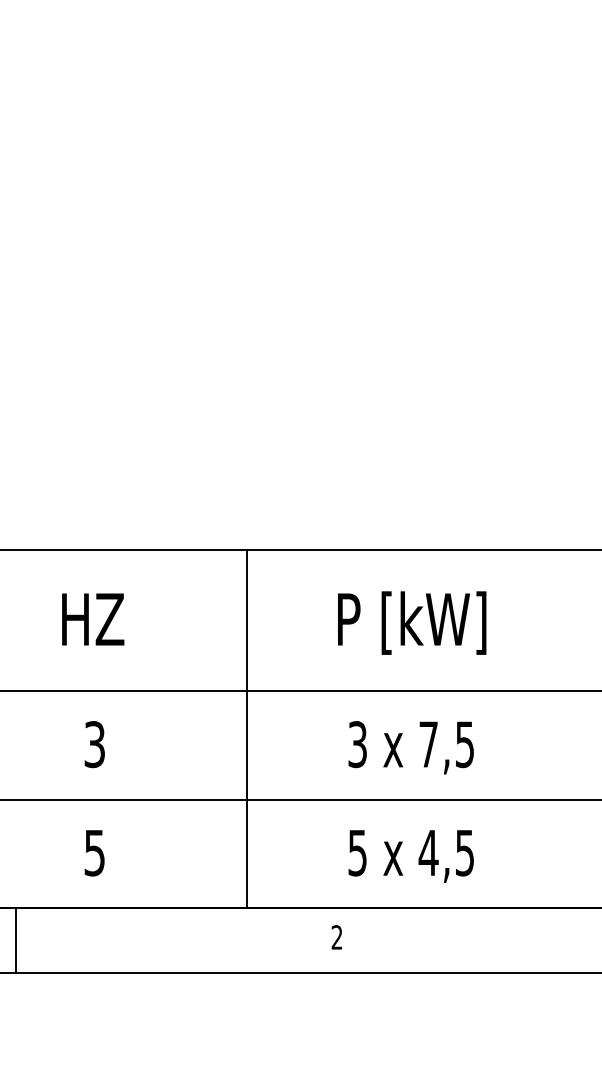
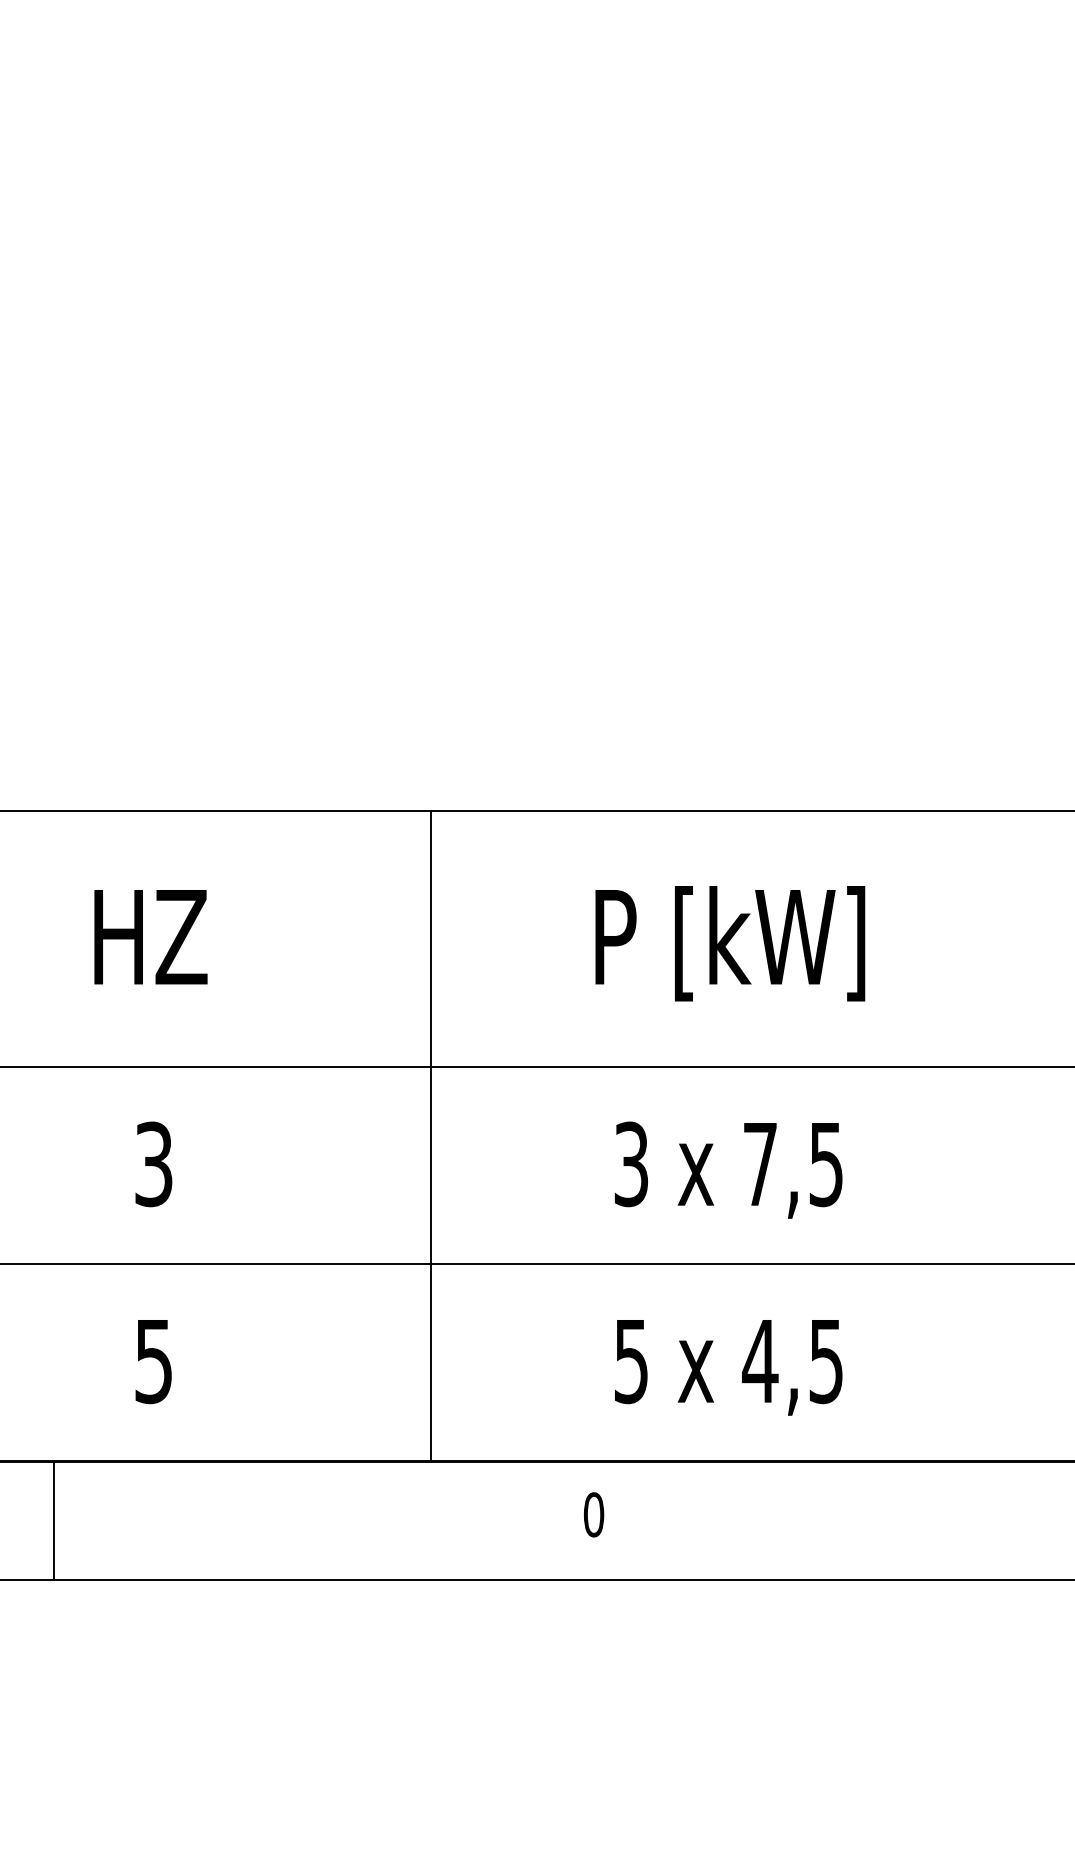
text: (336, 937) -> (592, 1514), 2 -> 0
line: (15, 940) -> (53, 1520), moved

